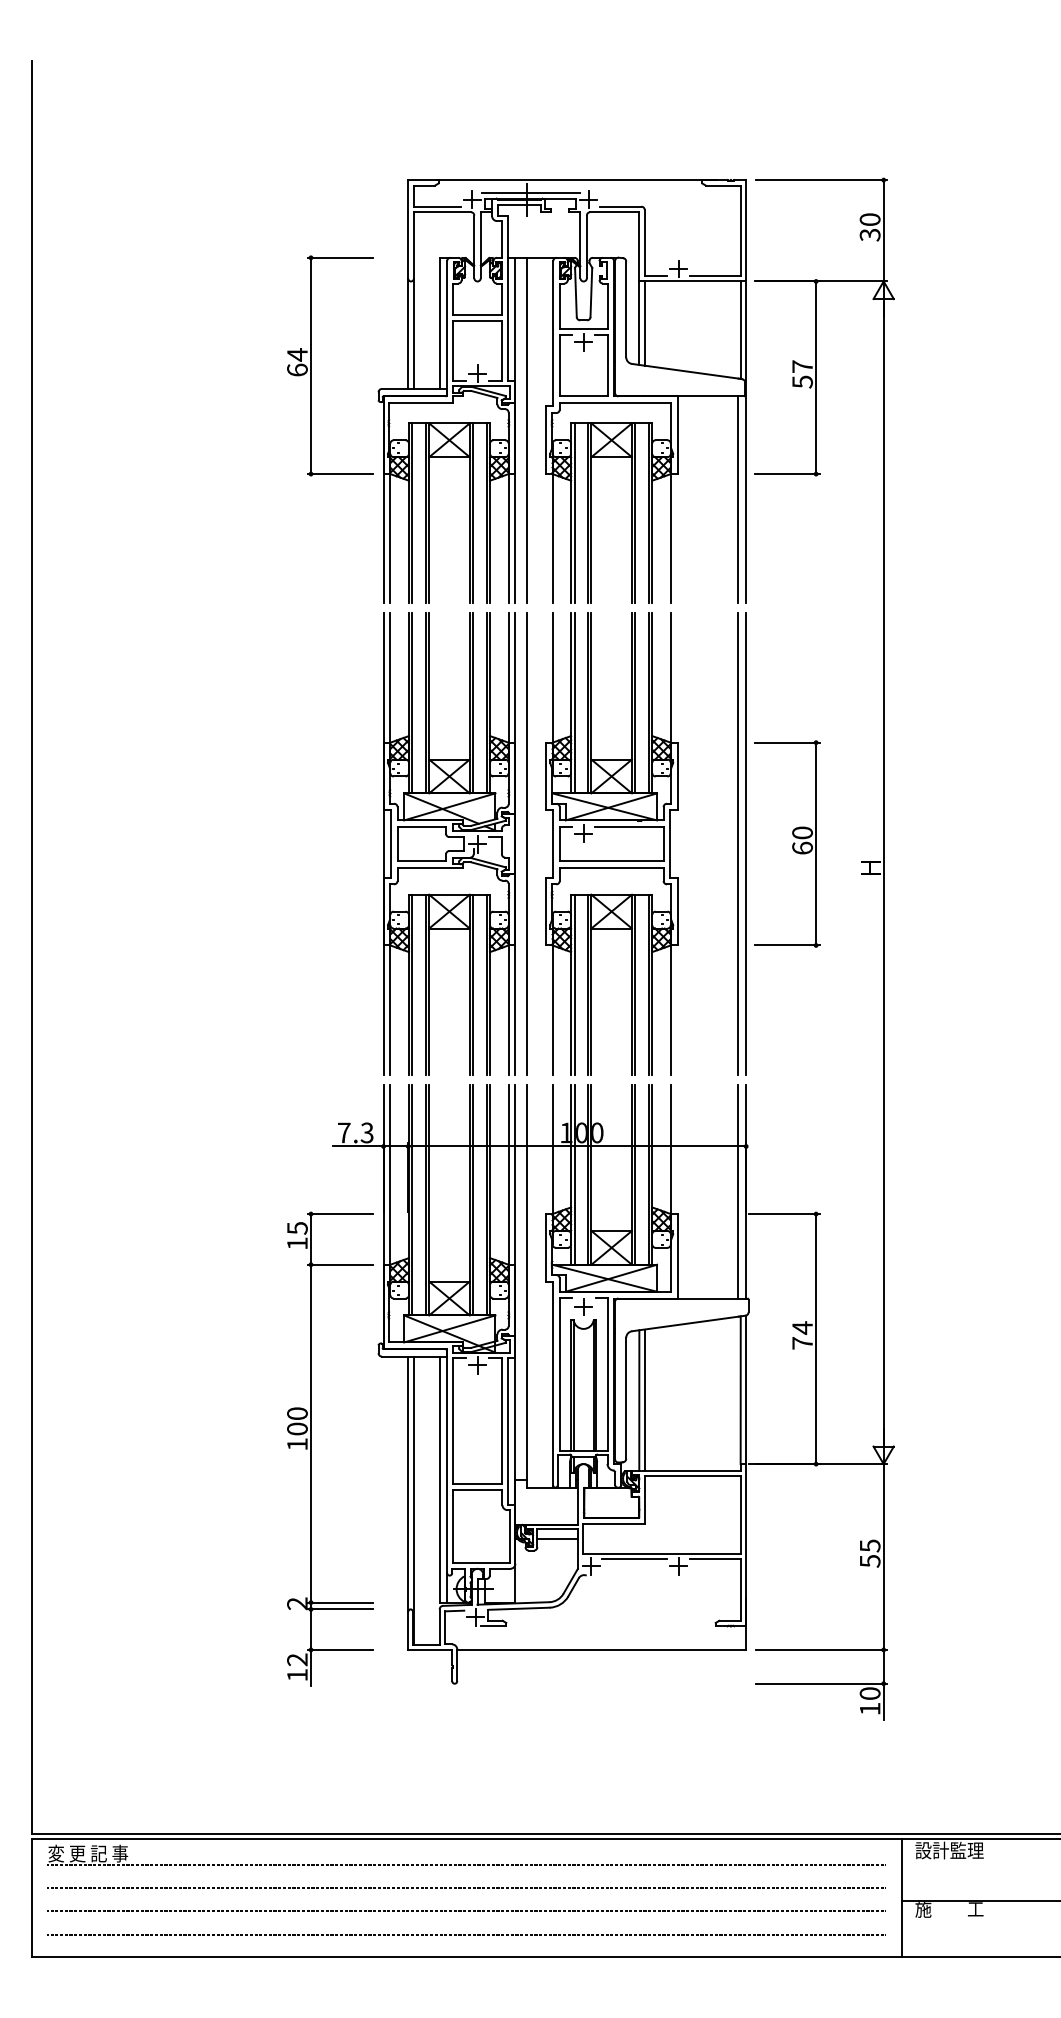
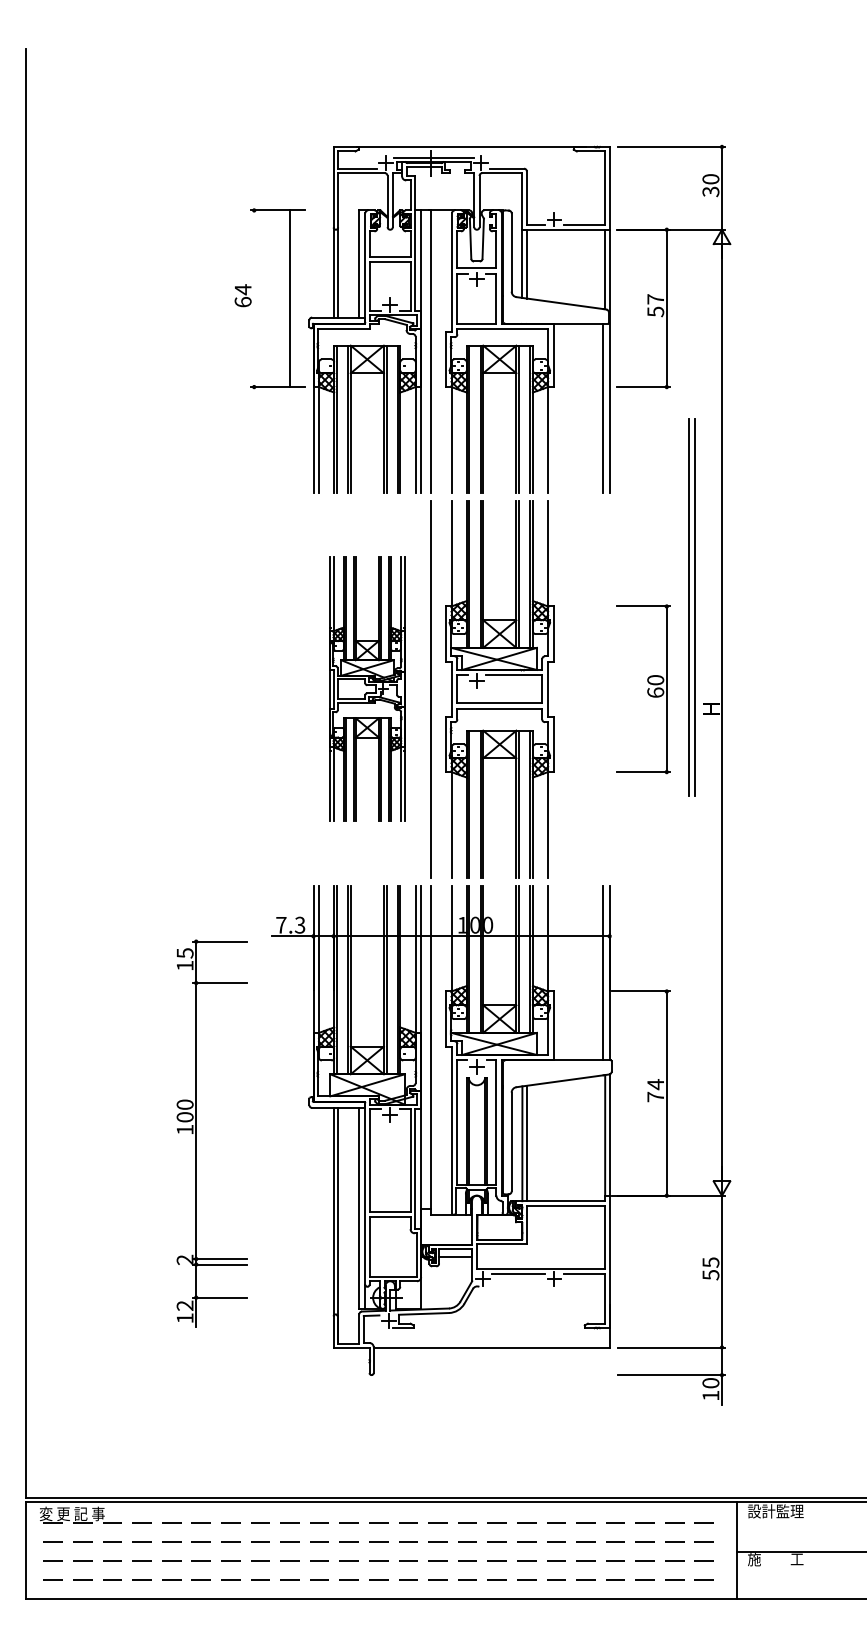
line: (311, 365) -> (290, 298), moved
part: (449, 843) -> (367, 688), size x0.7
part: (741, 843) -> (691, 607), moved
part: (311, 1448) -> (196, 1133), moved

